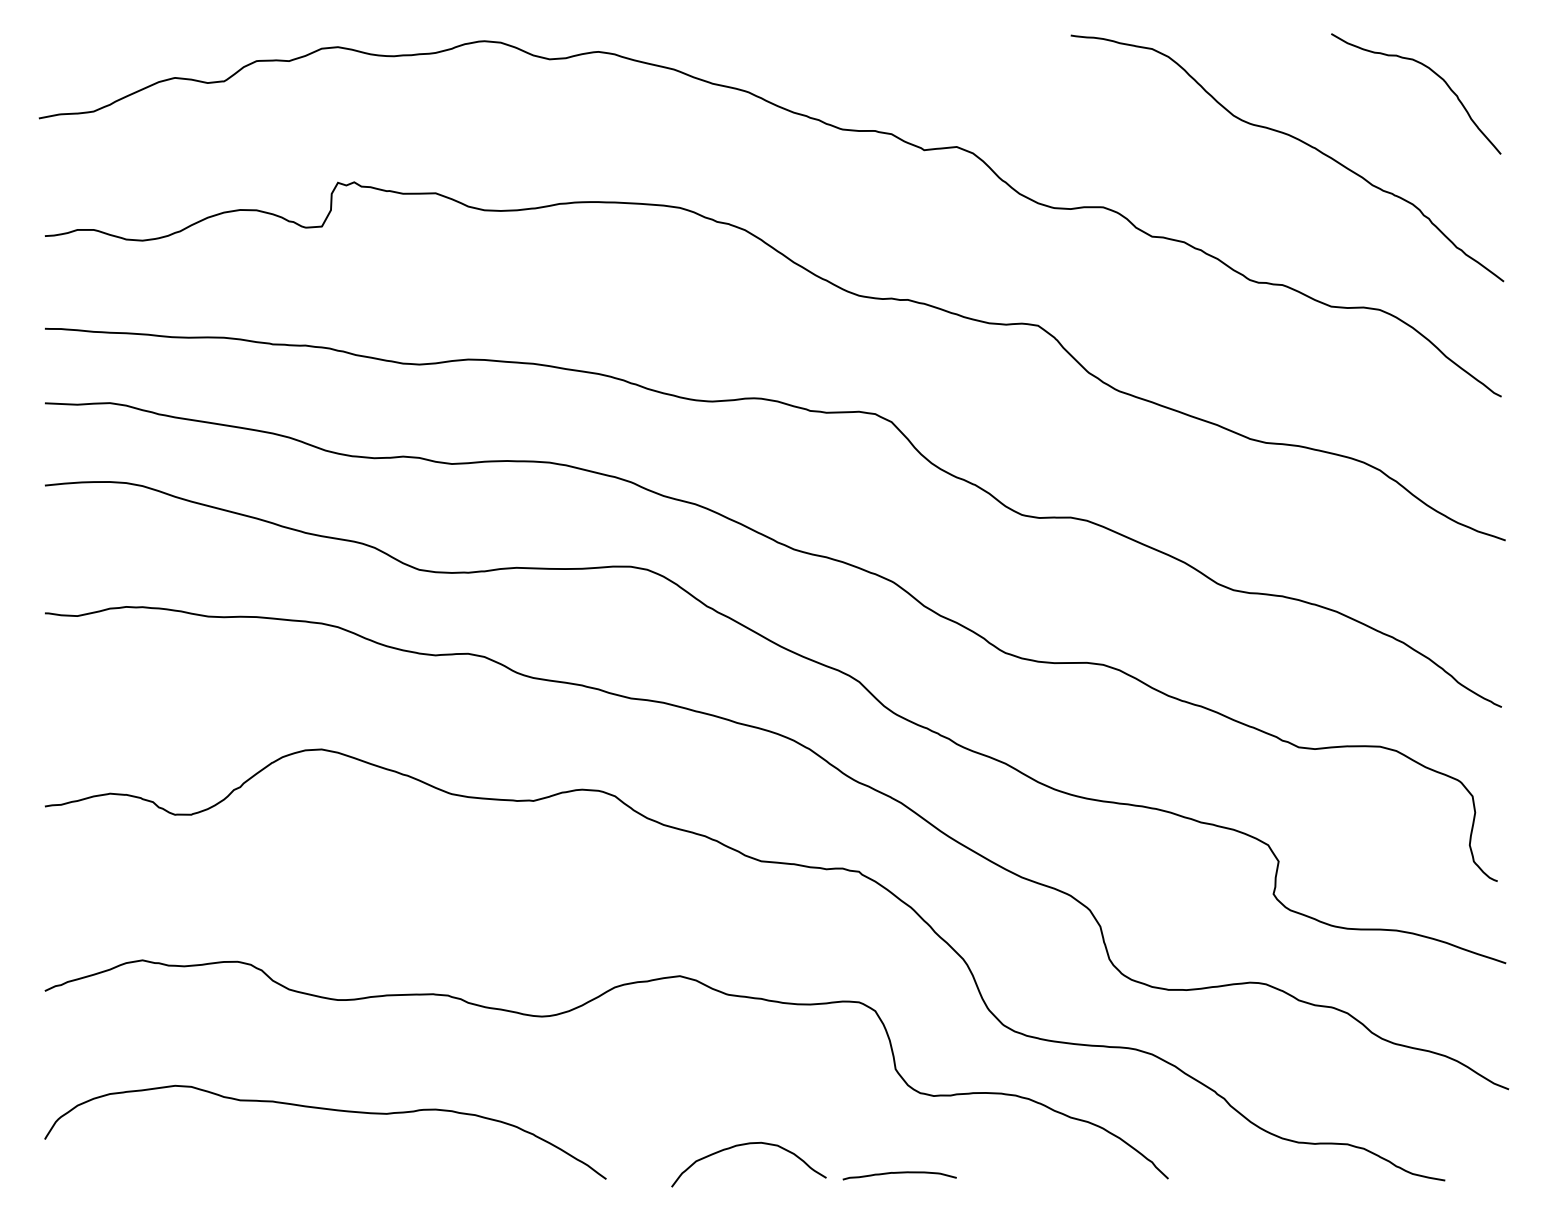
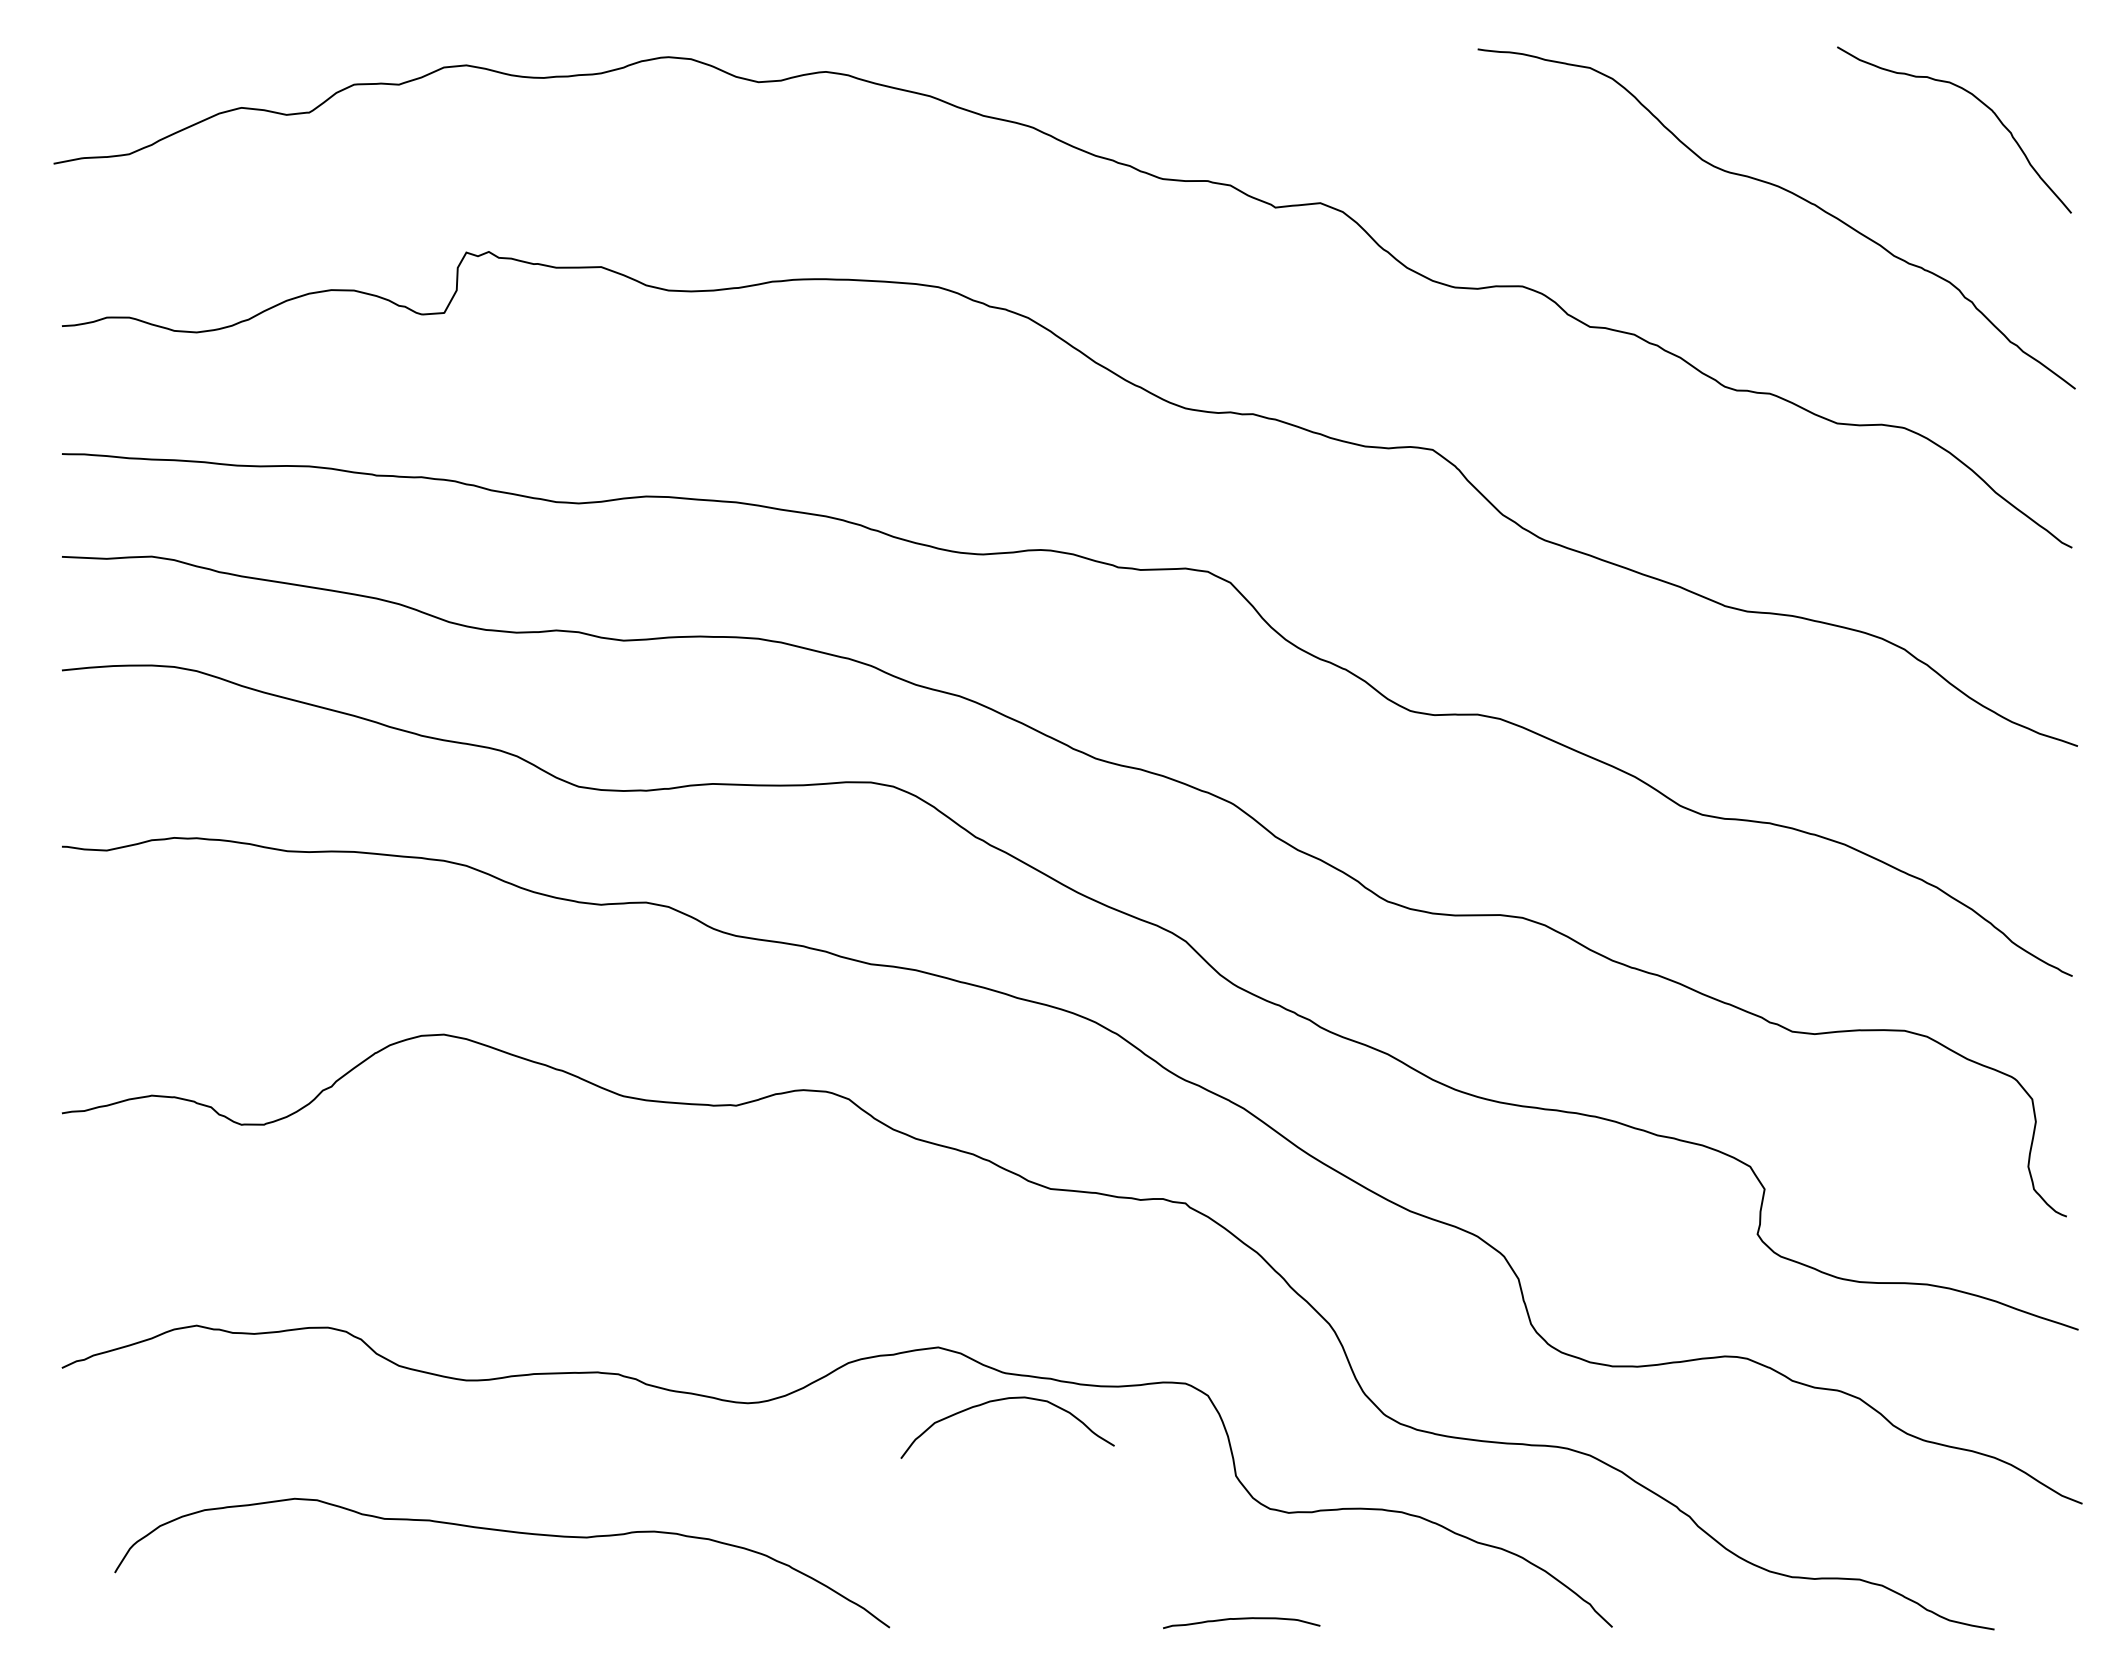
curve: (329, 1110) -> (507, 1532), moved
curve: (745, 1145) -> (1002, 1400), moved

